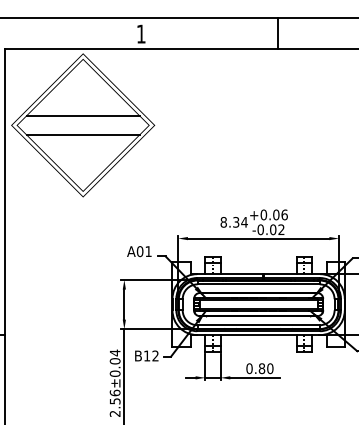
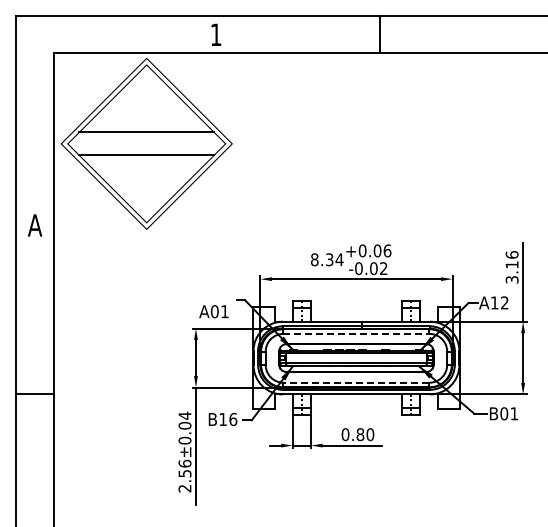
text: (139, 251) -> (213, 311), moved
line: (258, 284) -> (356, 333), solid -> dashed
line: (257, 325) -> (355, 382), solid -> dashed
text: (155, 356) -> (233, 419), B12 -> B16

